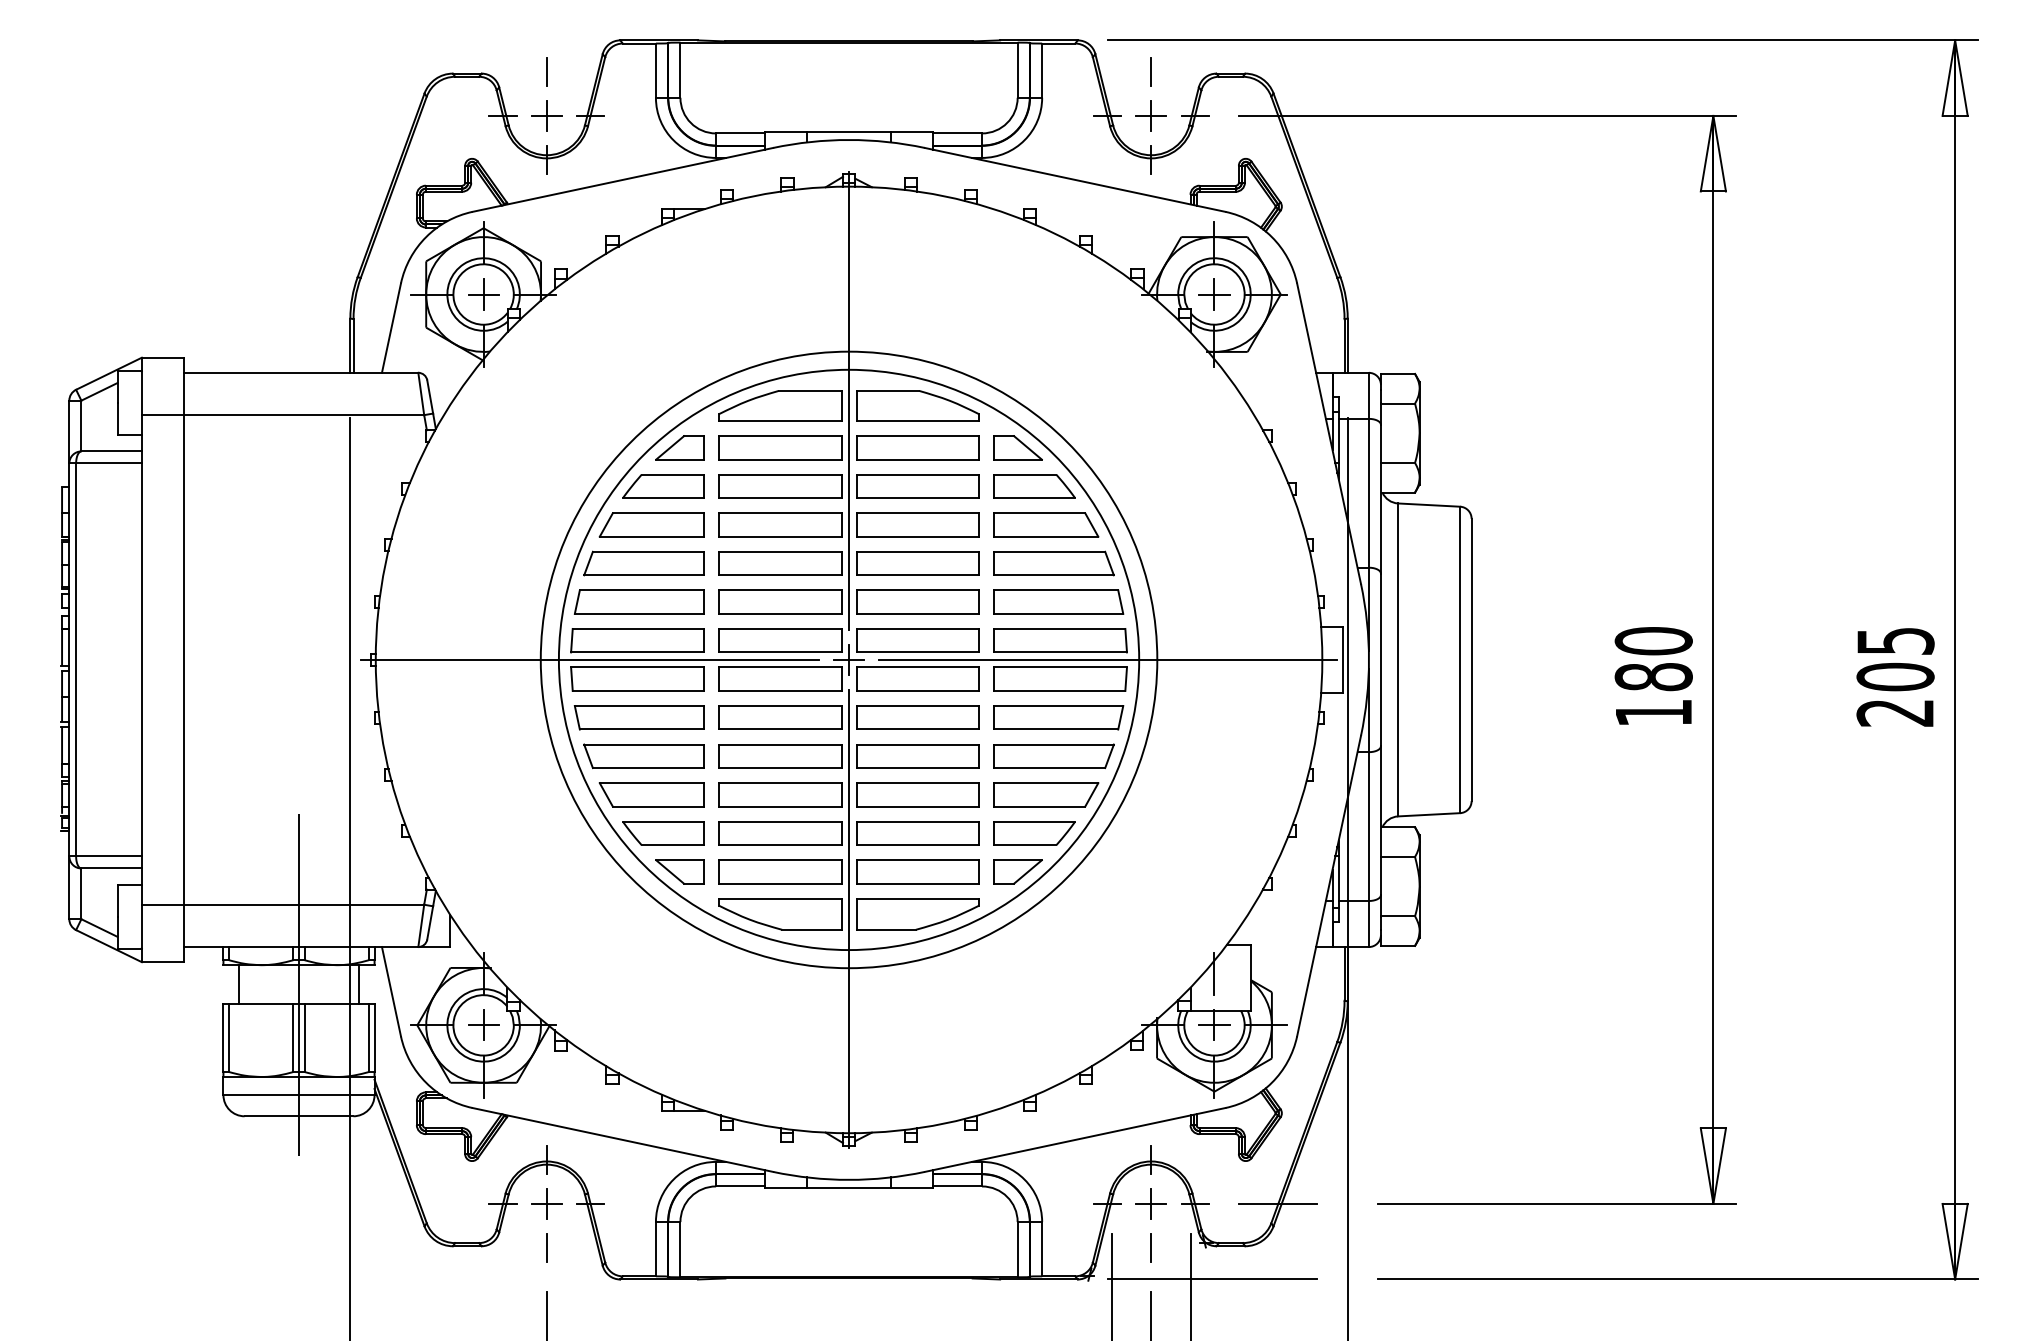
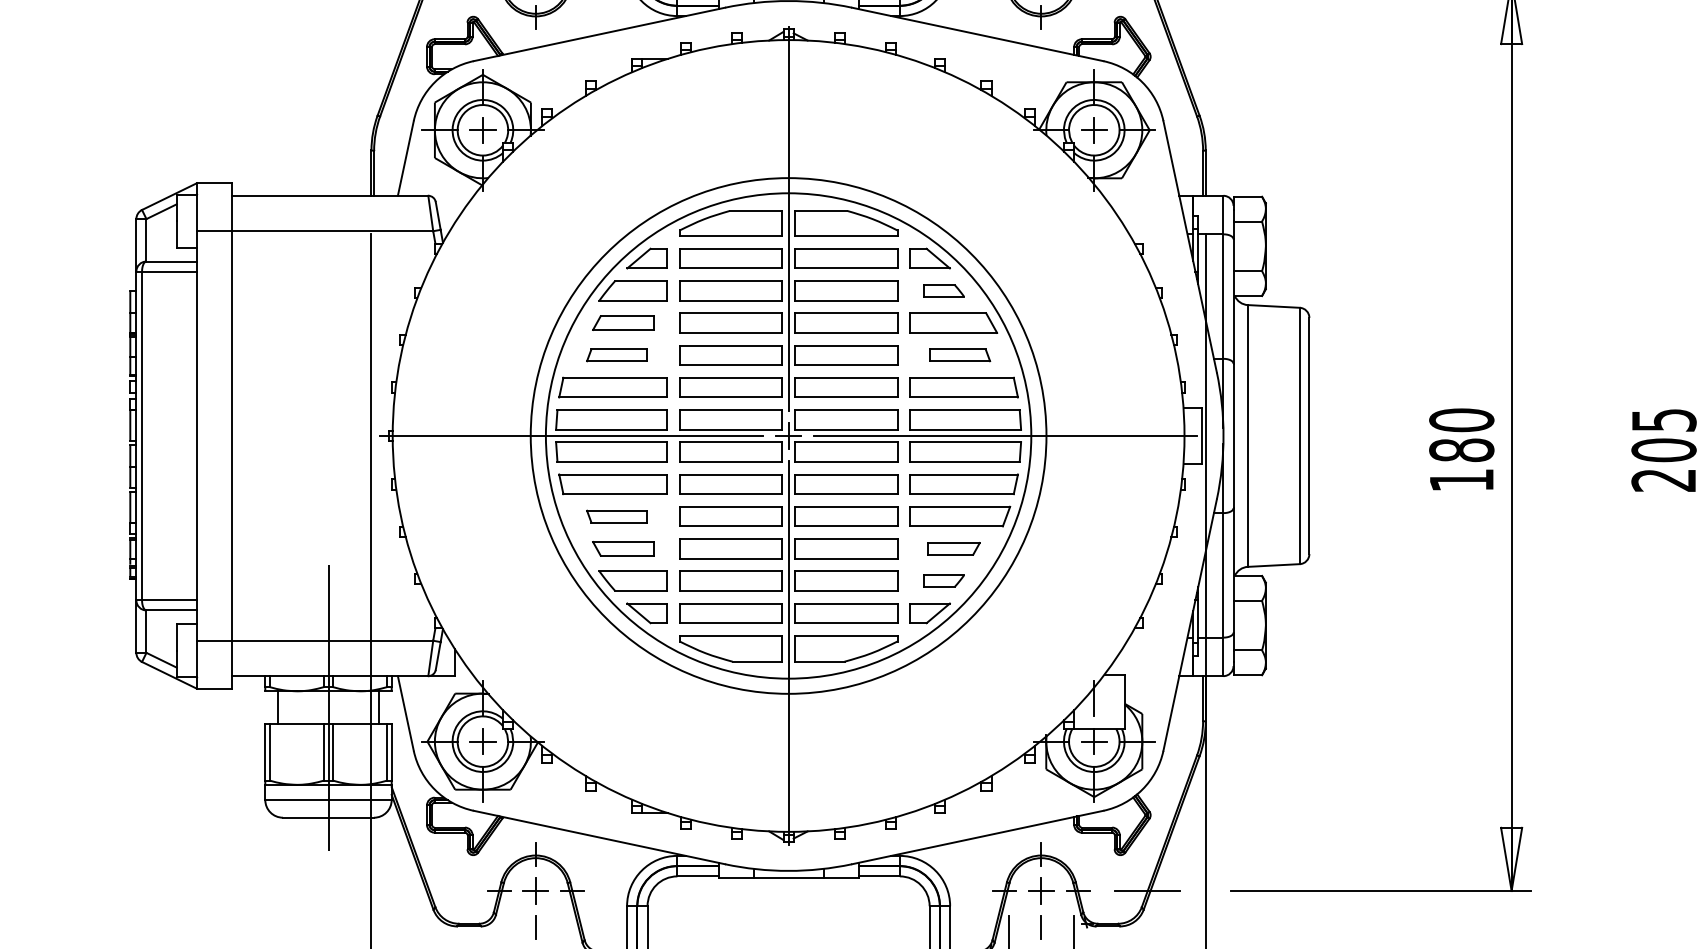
part: (1034, 486) -> (943, 290), size x0.6
part: (651, 524) -> (623, 322), size x0.7
part: (643, 563) -> (616, 355), size x0.6
part: (1053, 563) -> (959, 355), size x0.6
part: (643, 756) -> (616, 516), size x0.6
part: (651, 794) -> (623, 548), size x0.7
part: (1046, 794) -> (953, 548), size x0.6
part: (1034, 833) -> (943, 581), size x0.6

